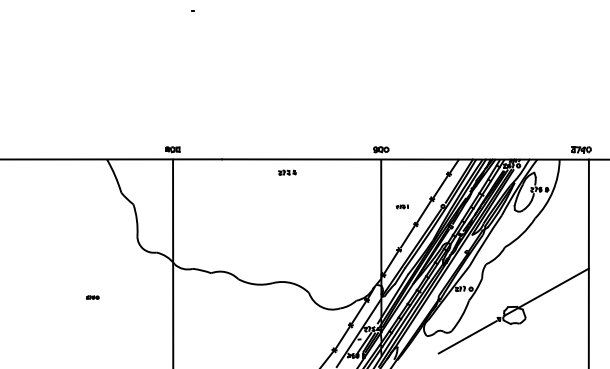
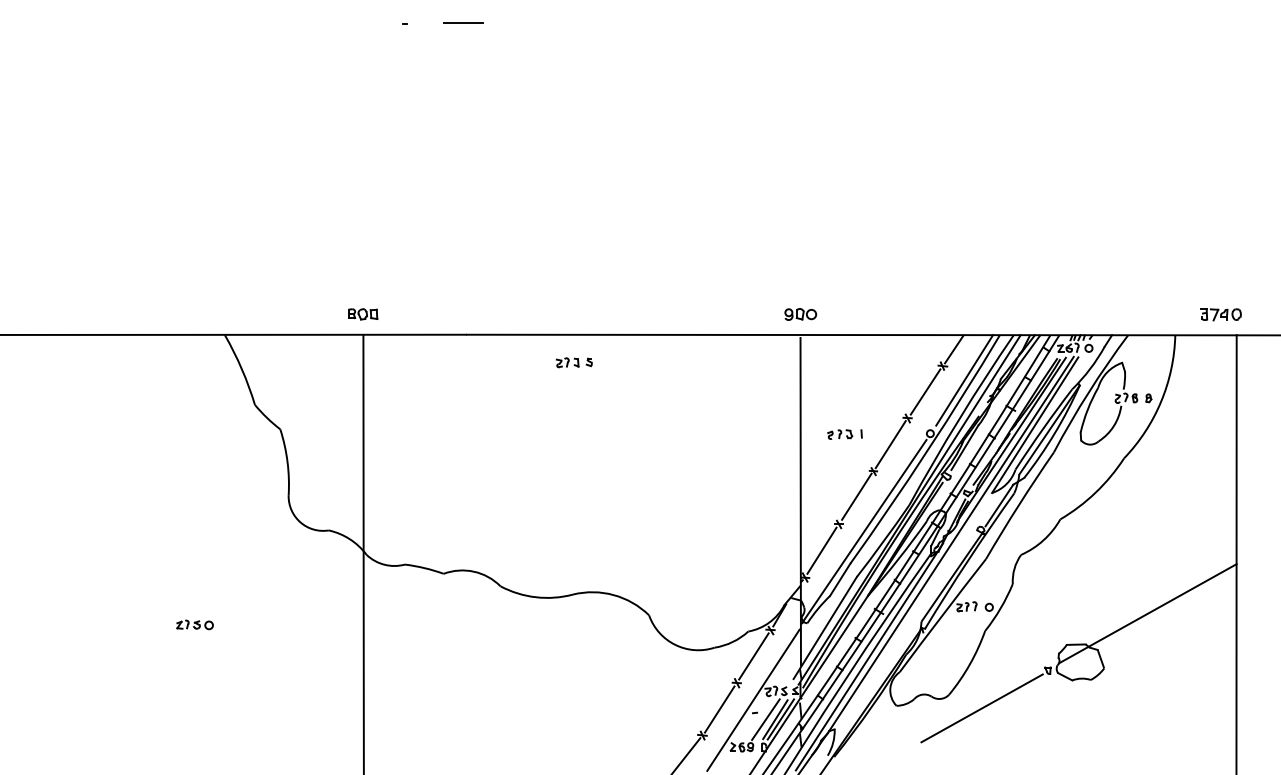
line: (220, 10) -> (463, 22), added
part: (287, 172) -> (574, 362), moved
part: (402, 206) -> (845, 433), size x1.43
part: (92, 297) -> (194, 624), size x1.43

